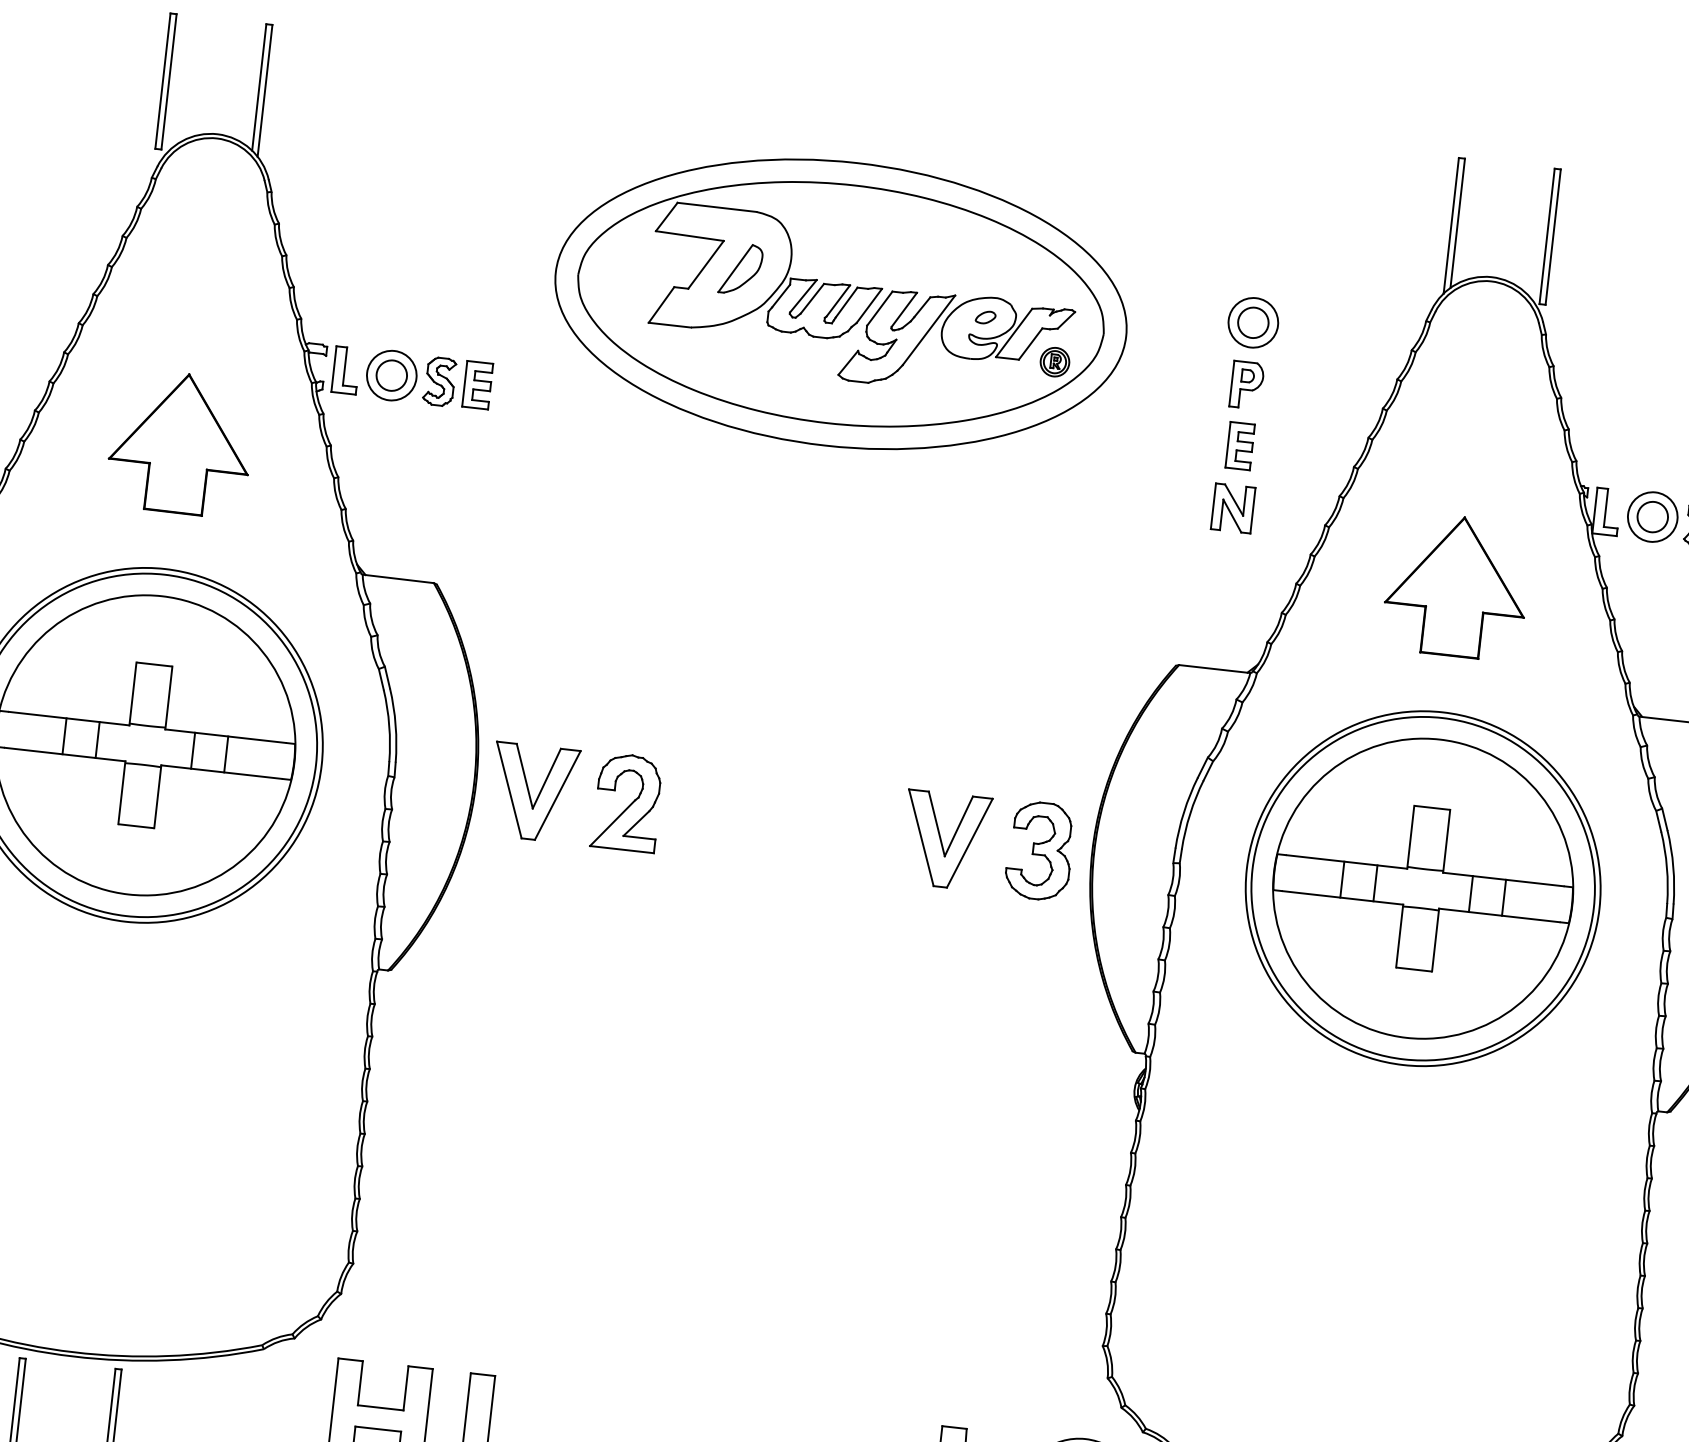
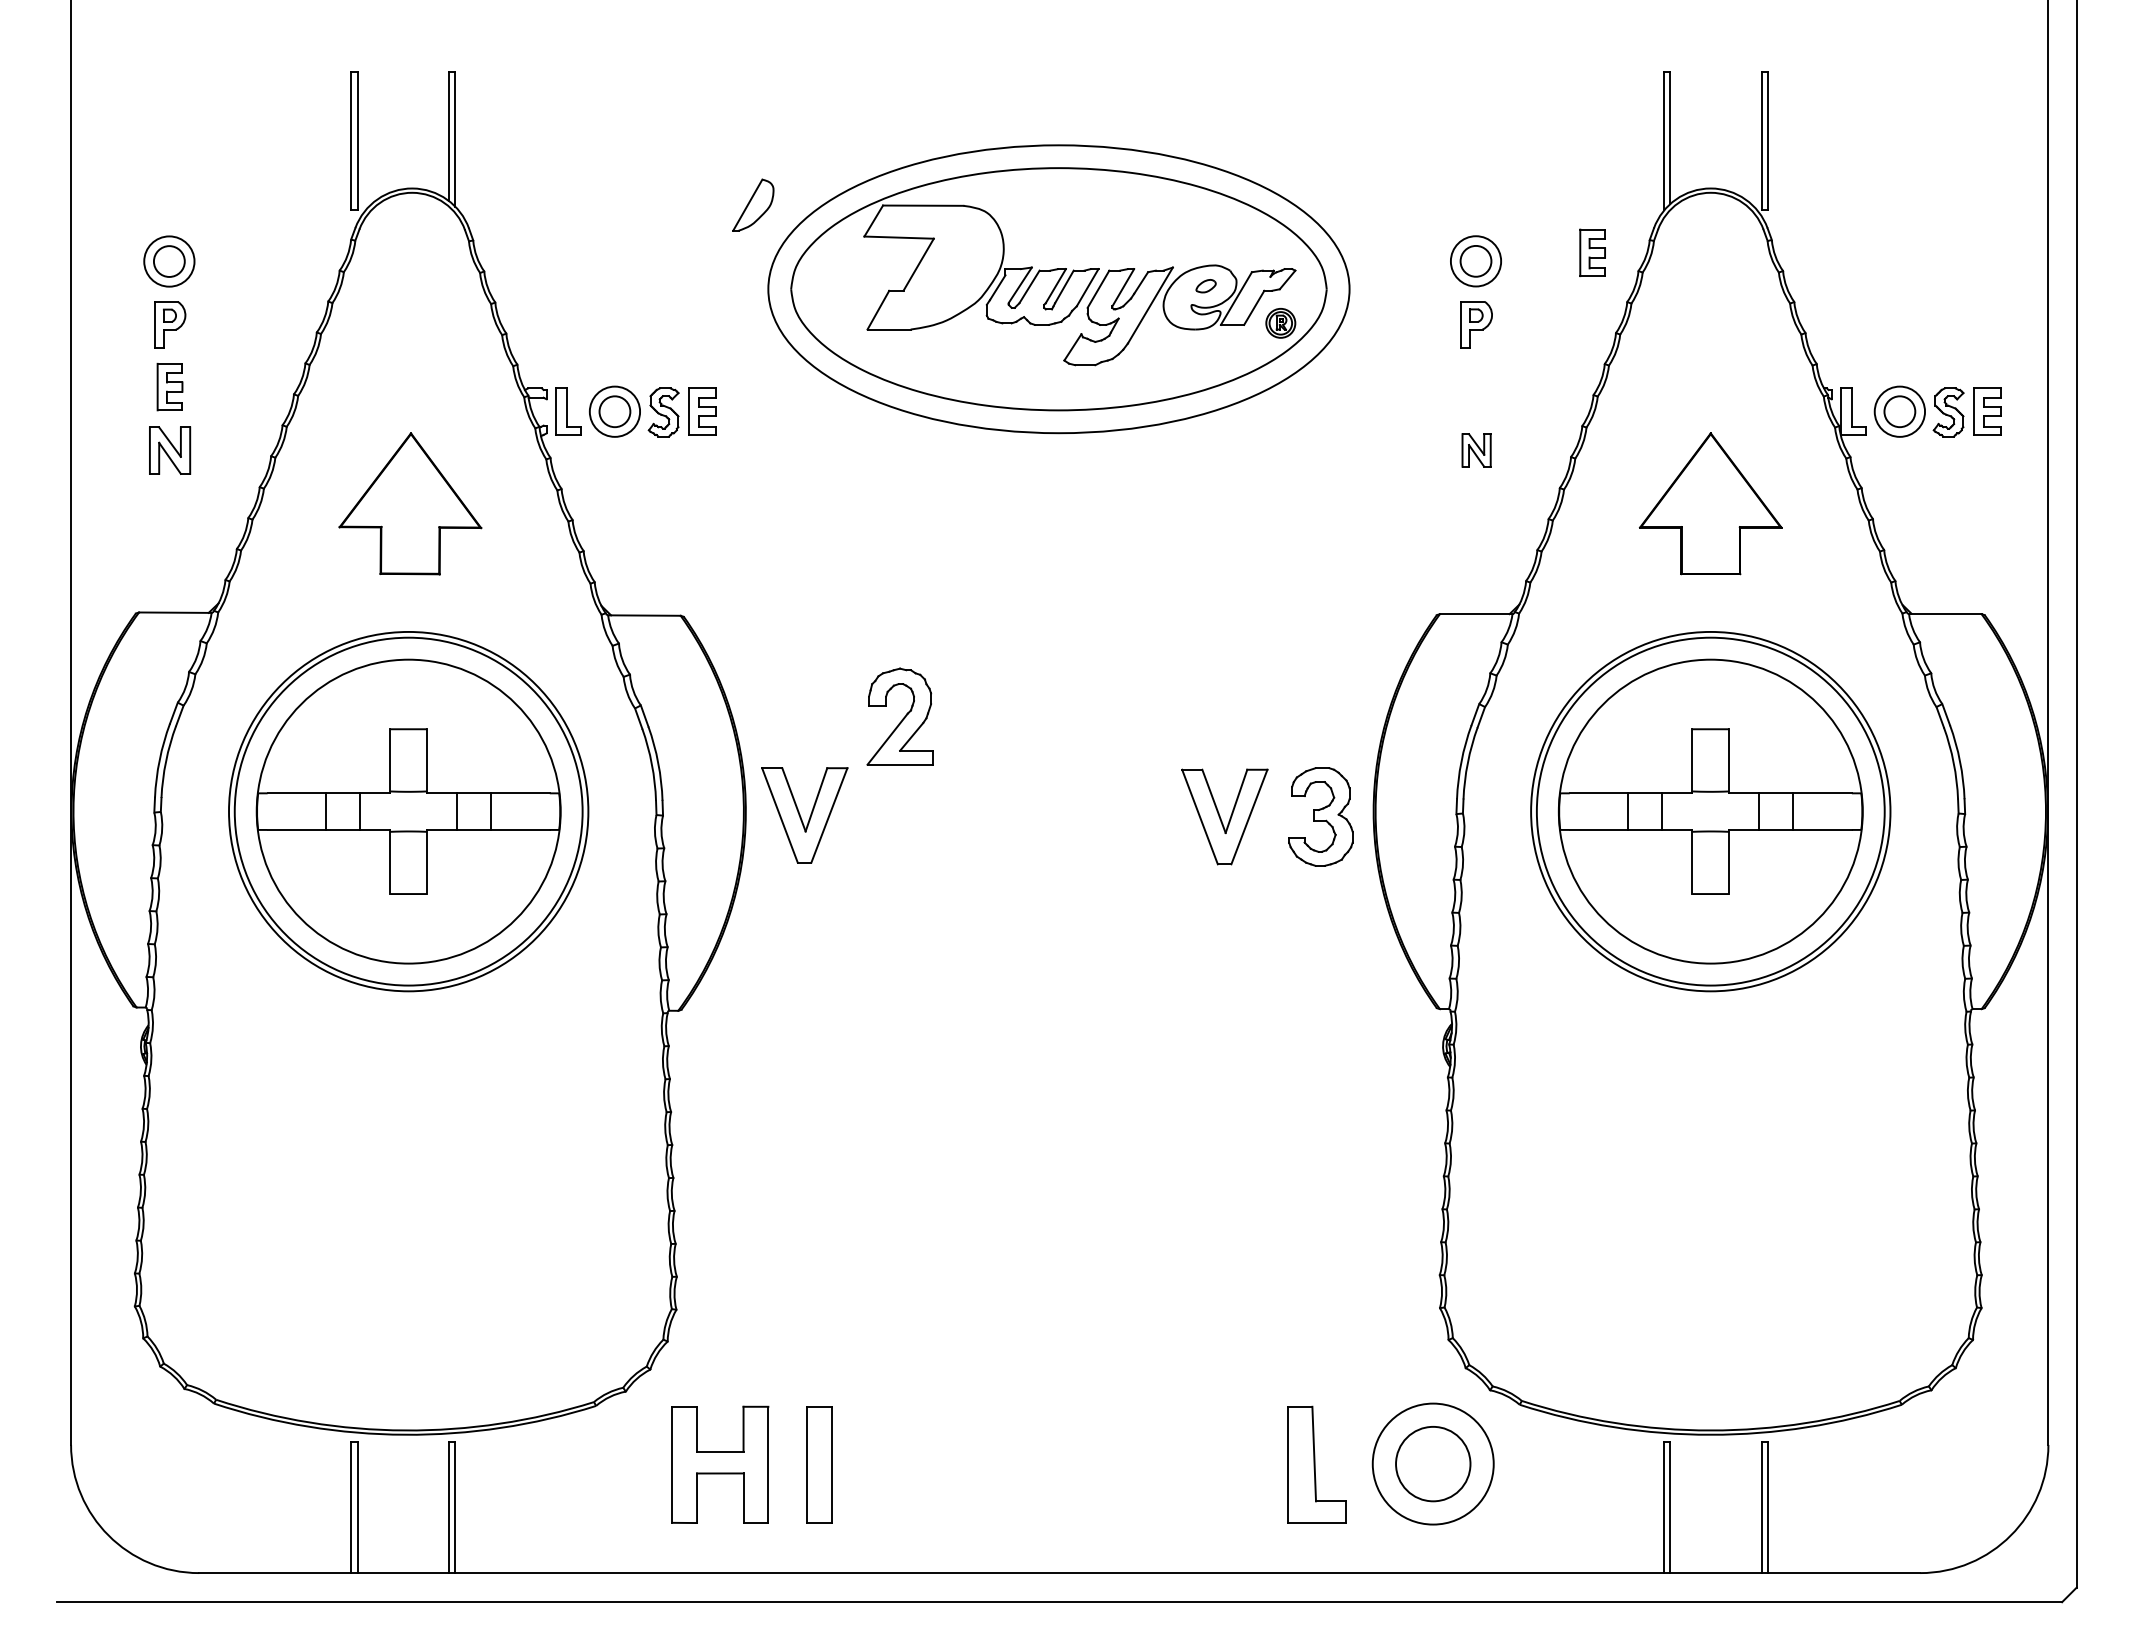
part: (741, 268) -> (753, 204), moved
part: (1240, 445) -> (1592, 252), moved
part: (1233, 508) -> (1476, 450), size x0.7
part: (626, 802) -> (899, 716), moved

